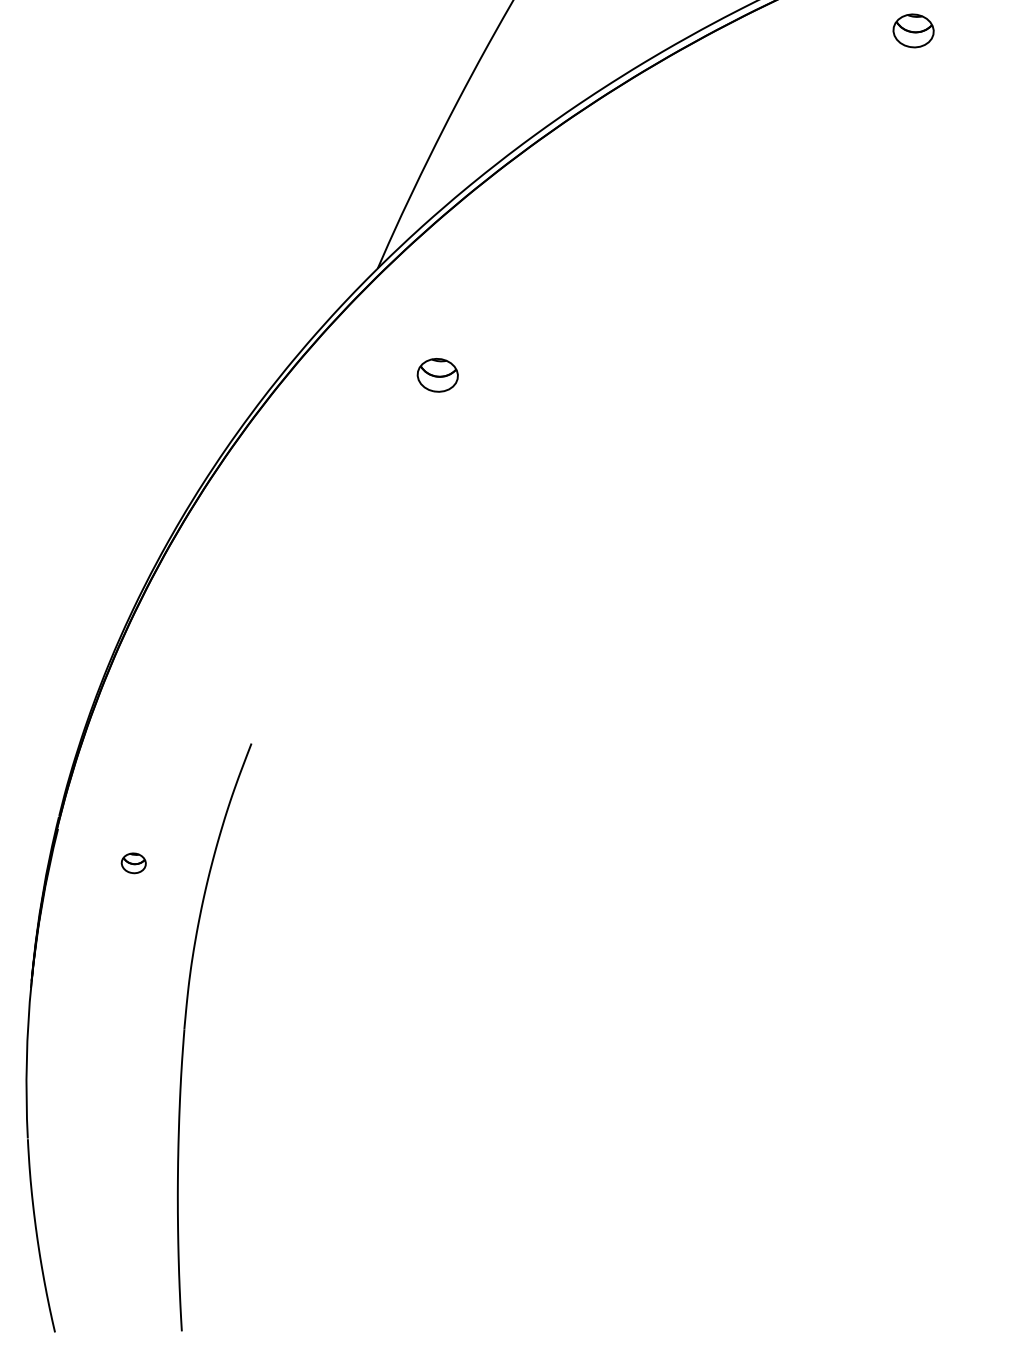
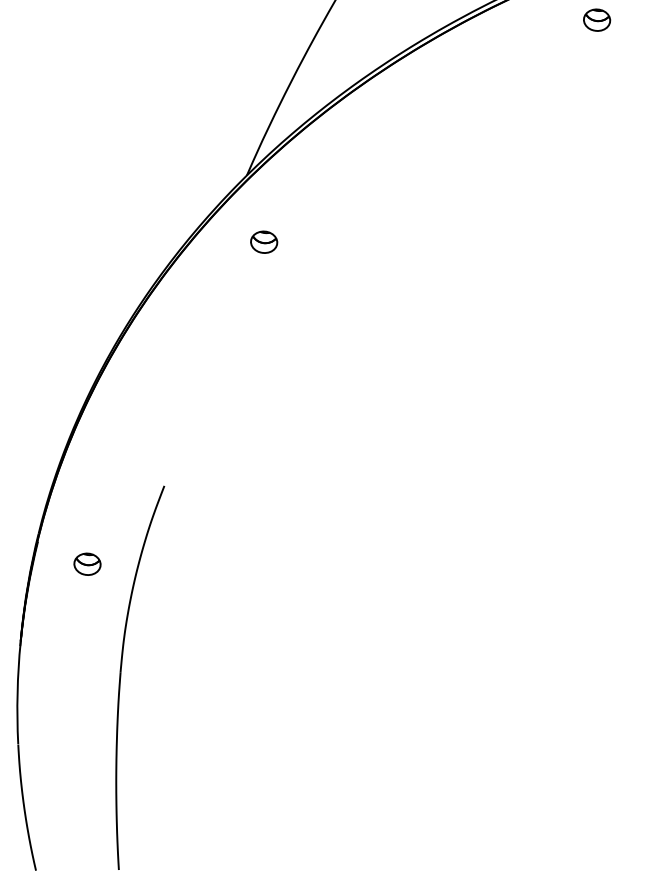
part: (438, 374) -> (264, 241), moved
part: (133, 862) -> (87, 563), size x1.67

